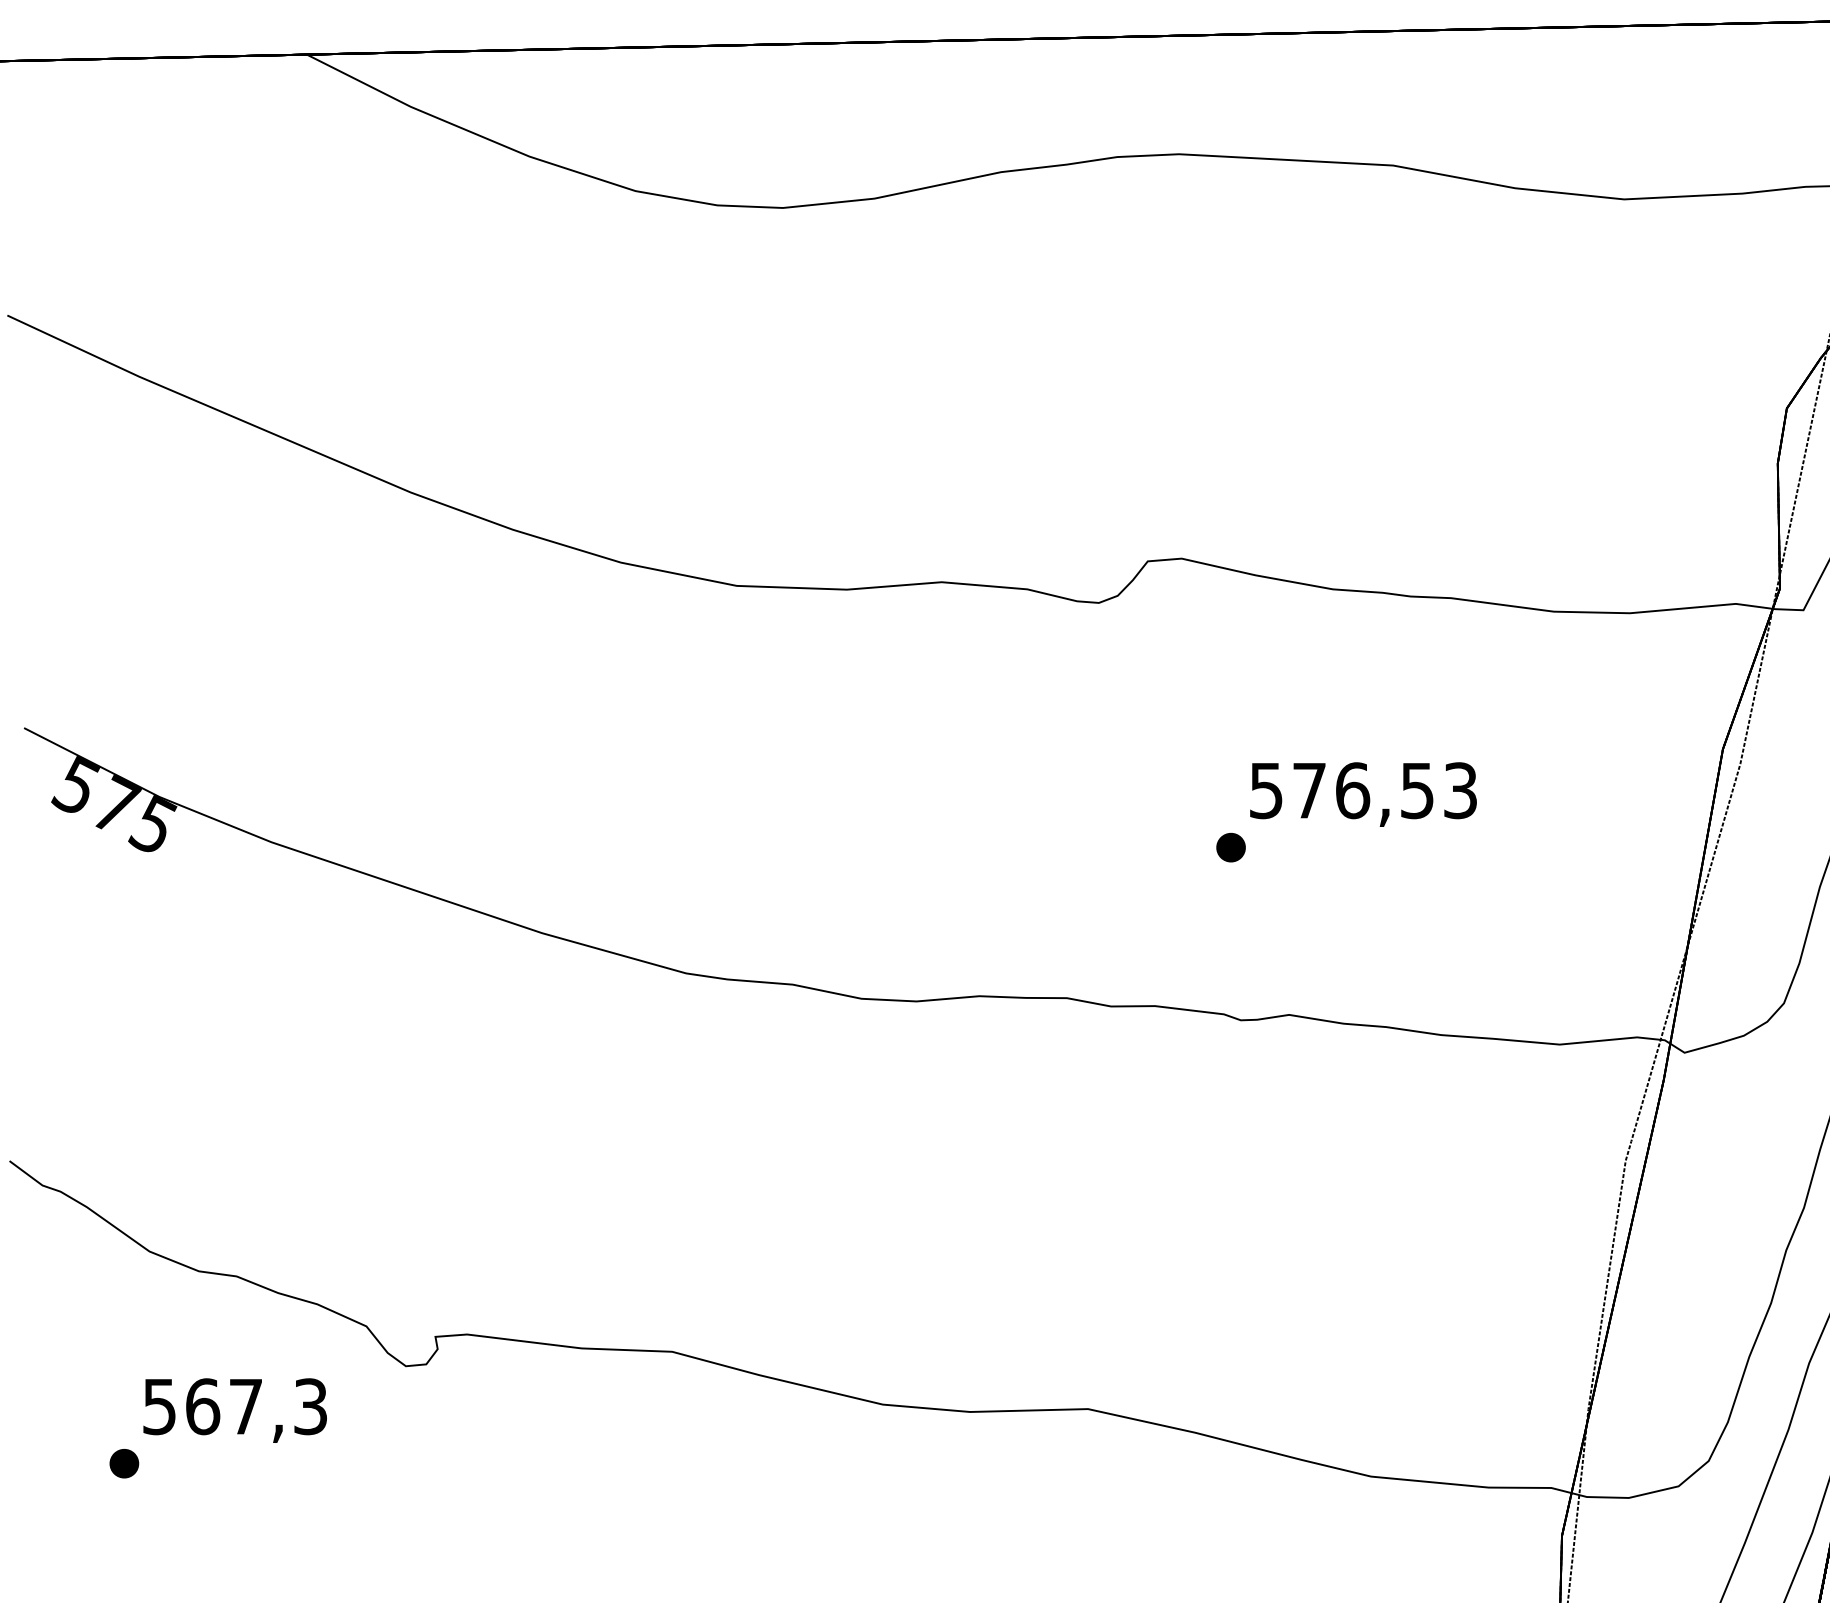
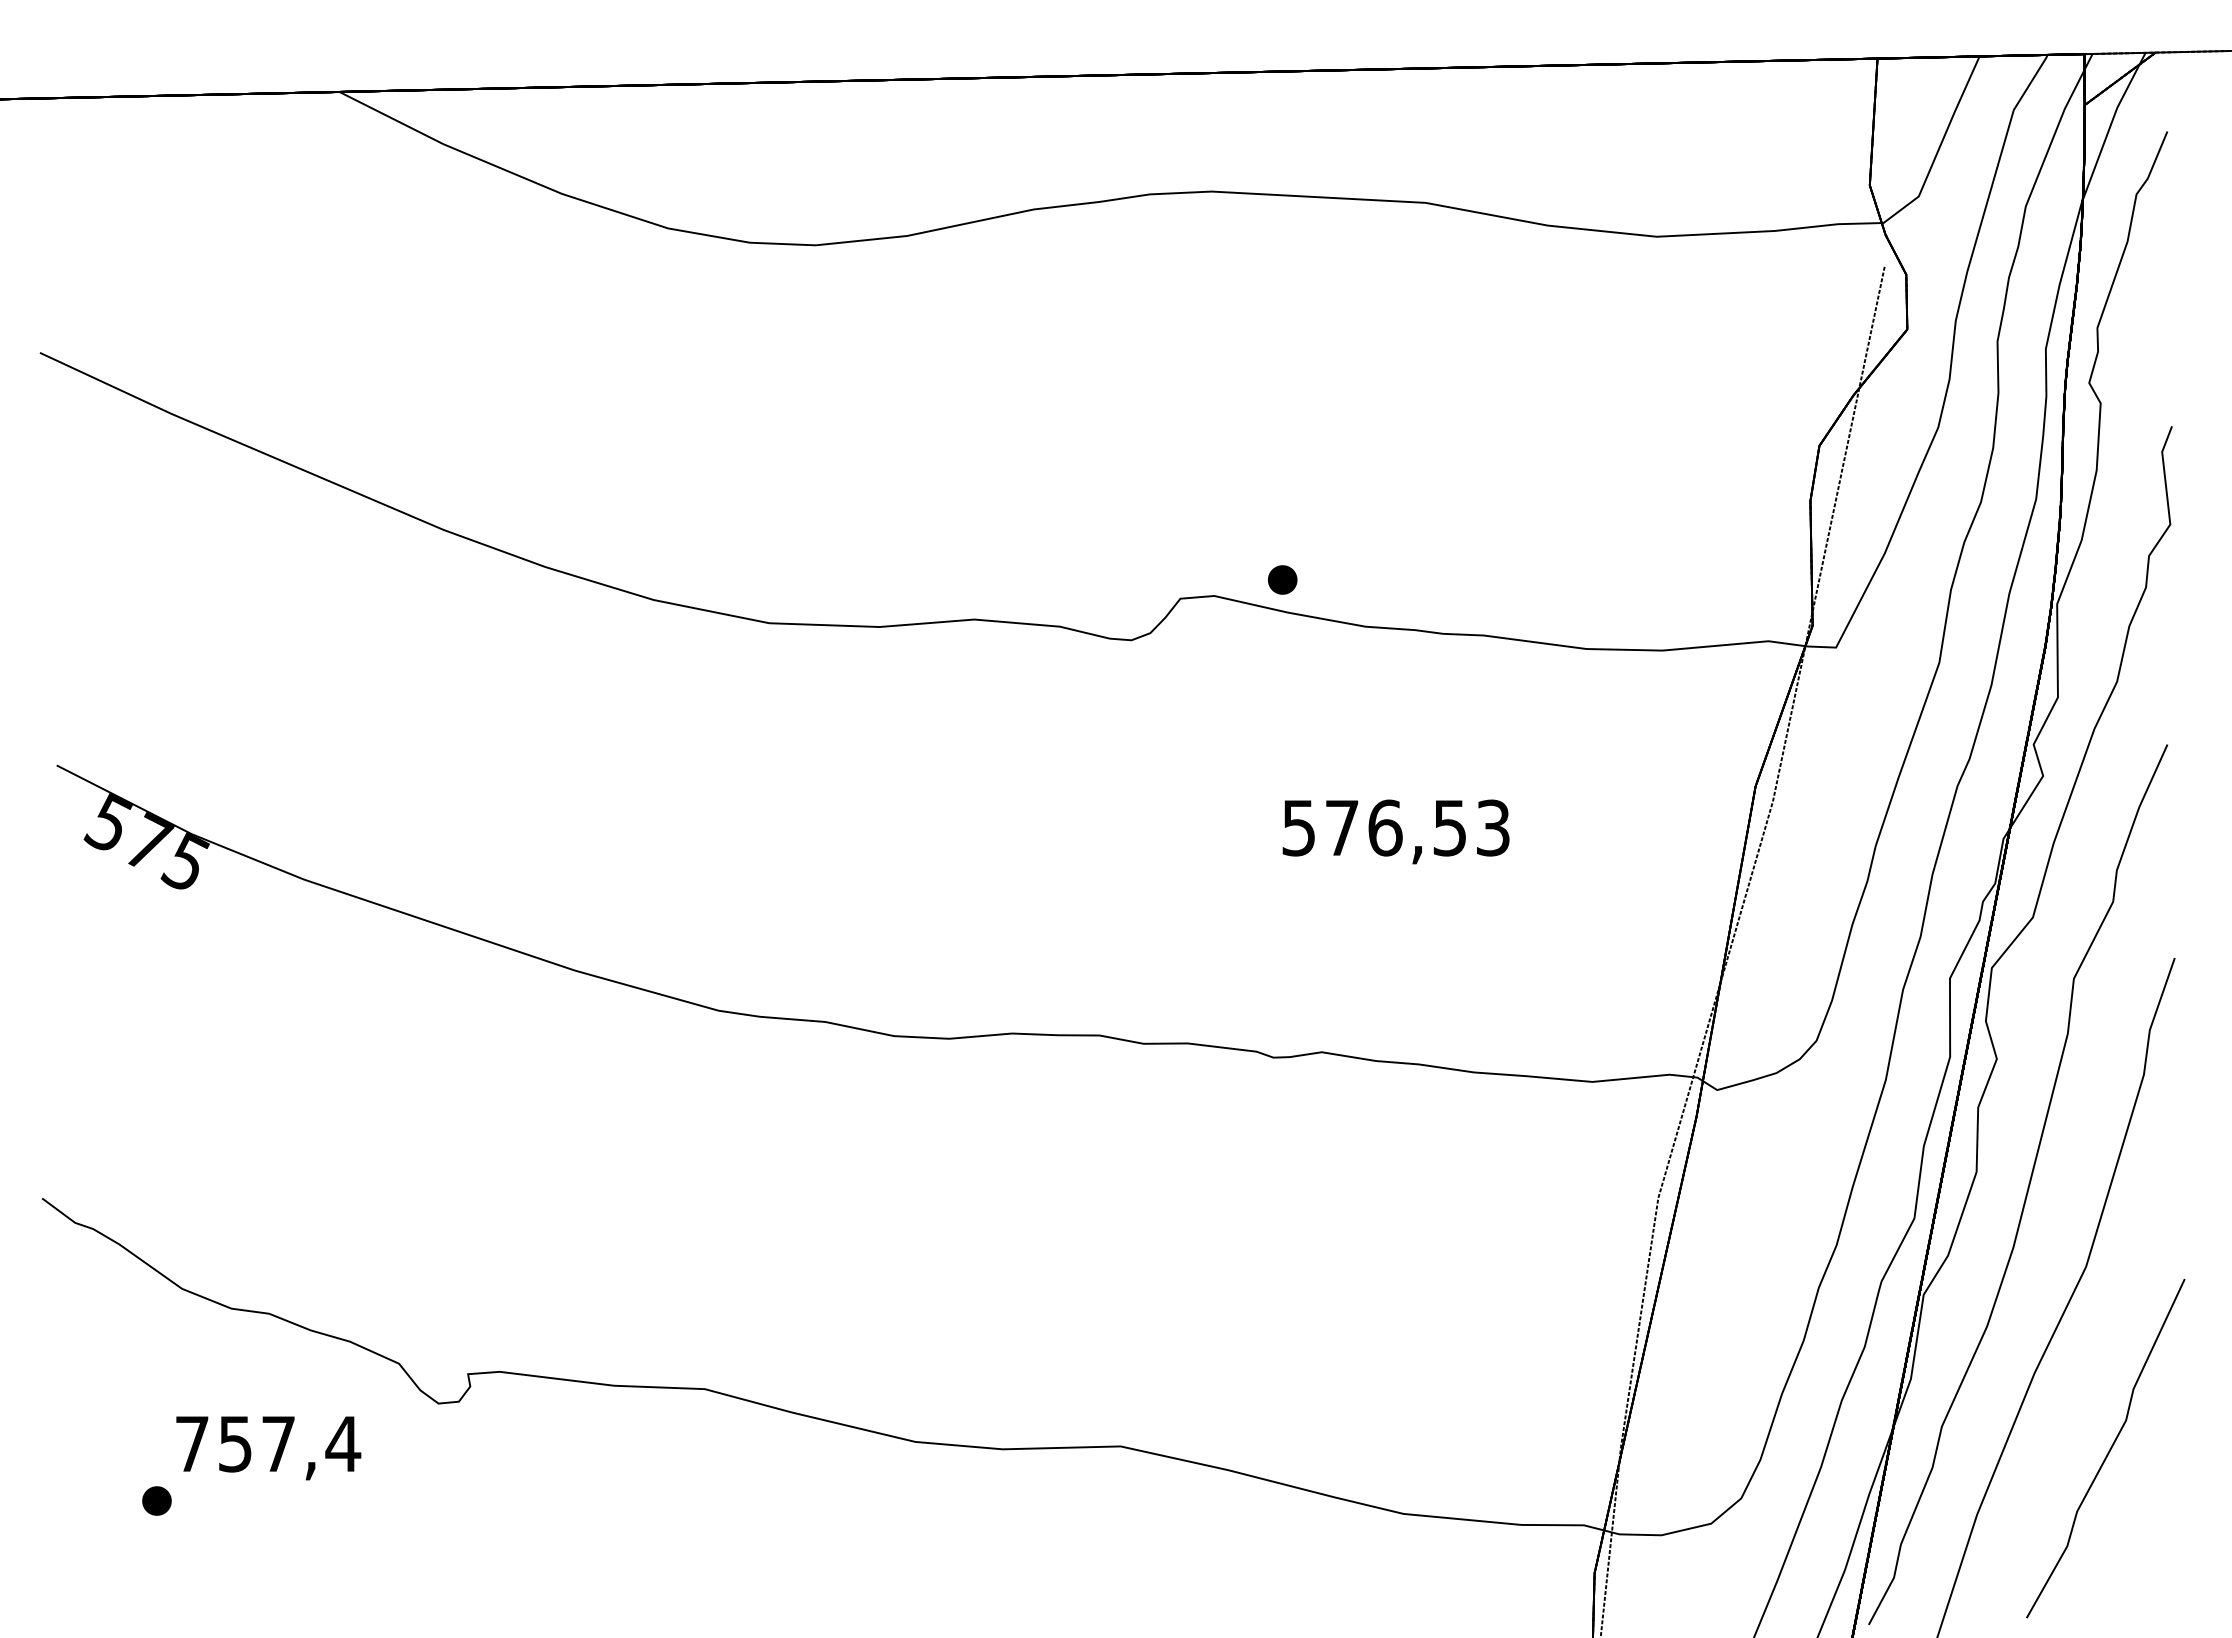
part: (1230, 847) -> (1282, 579), moved
text: (235, 1406) -> (268, 1443), 567,3 -> 757,4

